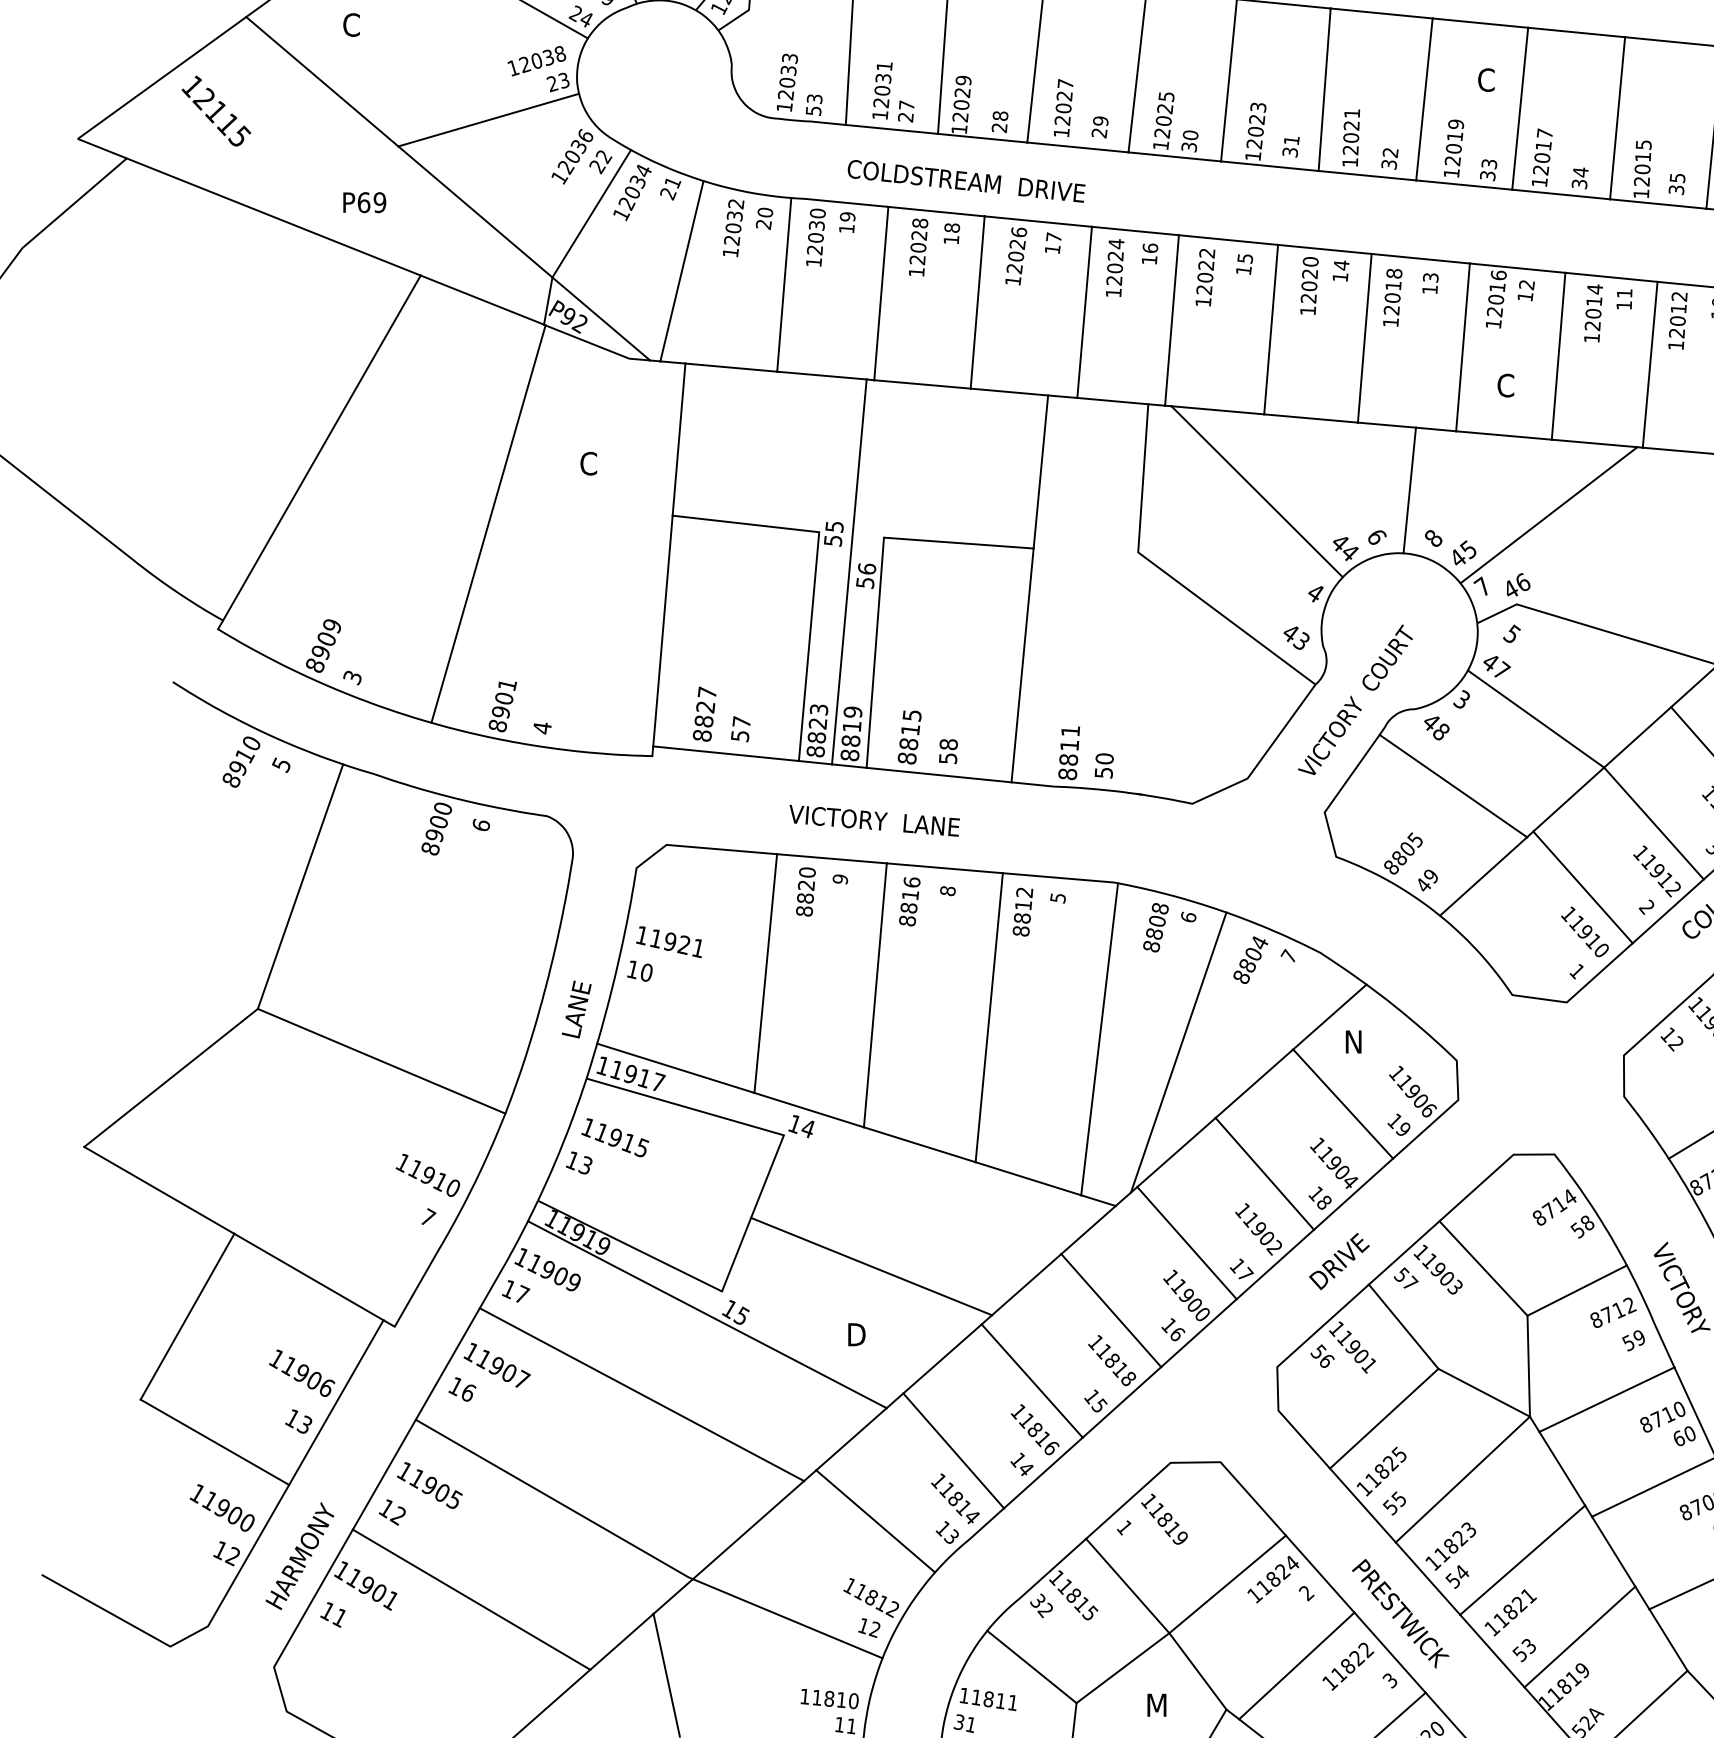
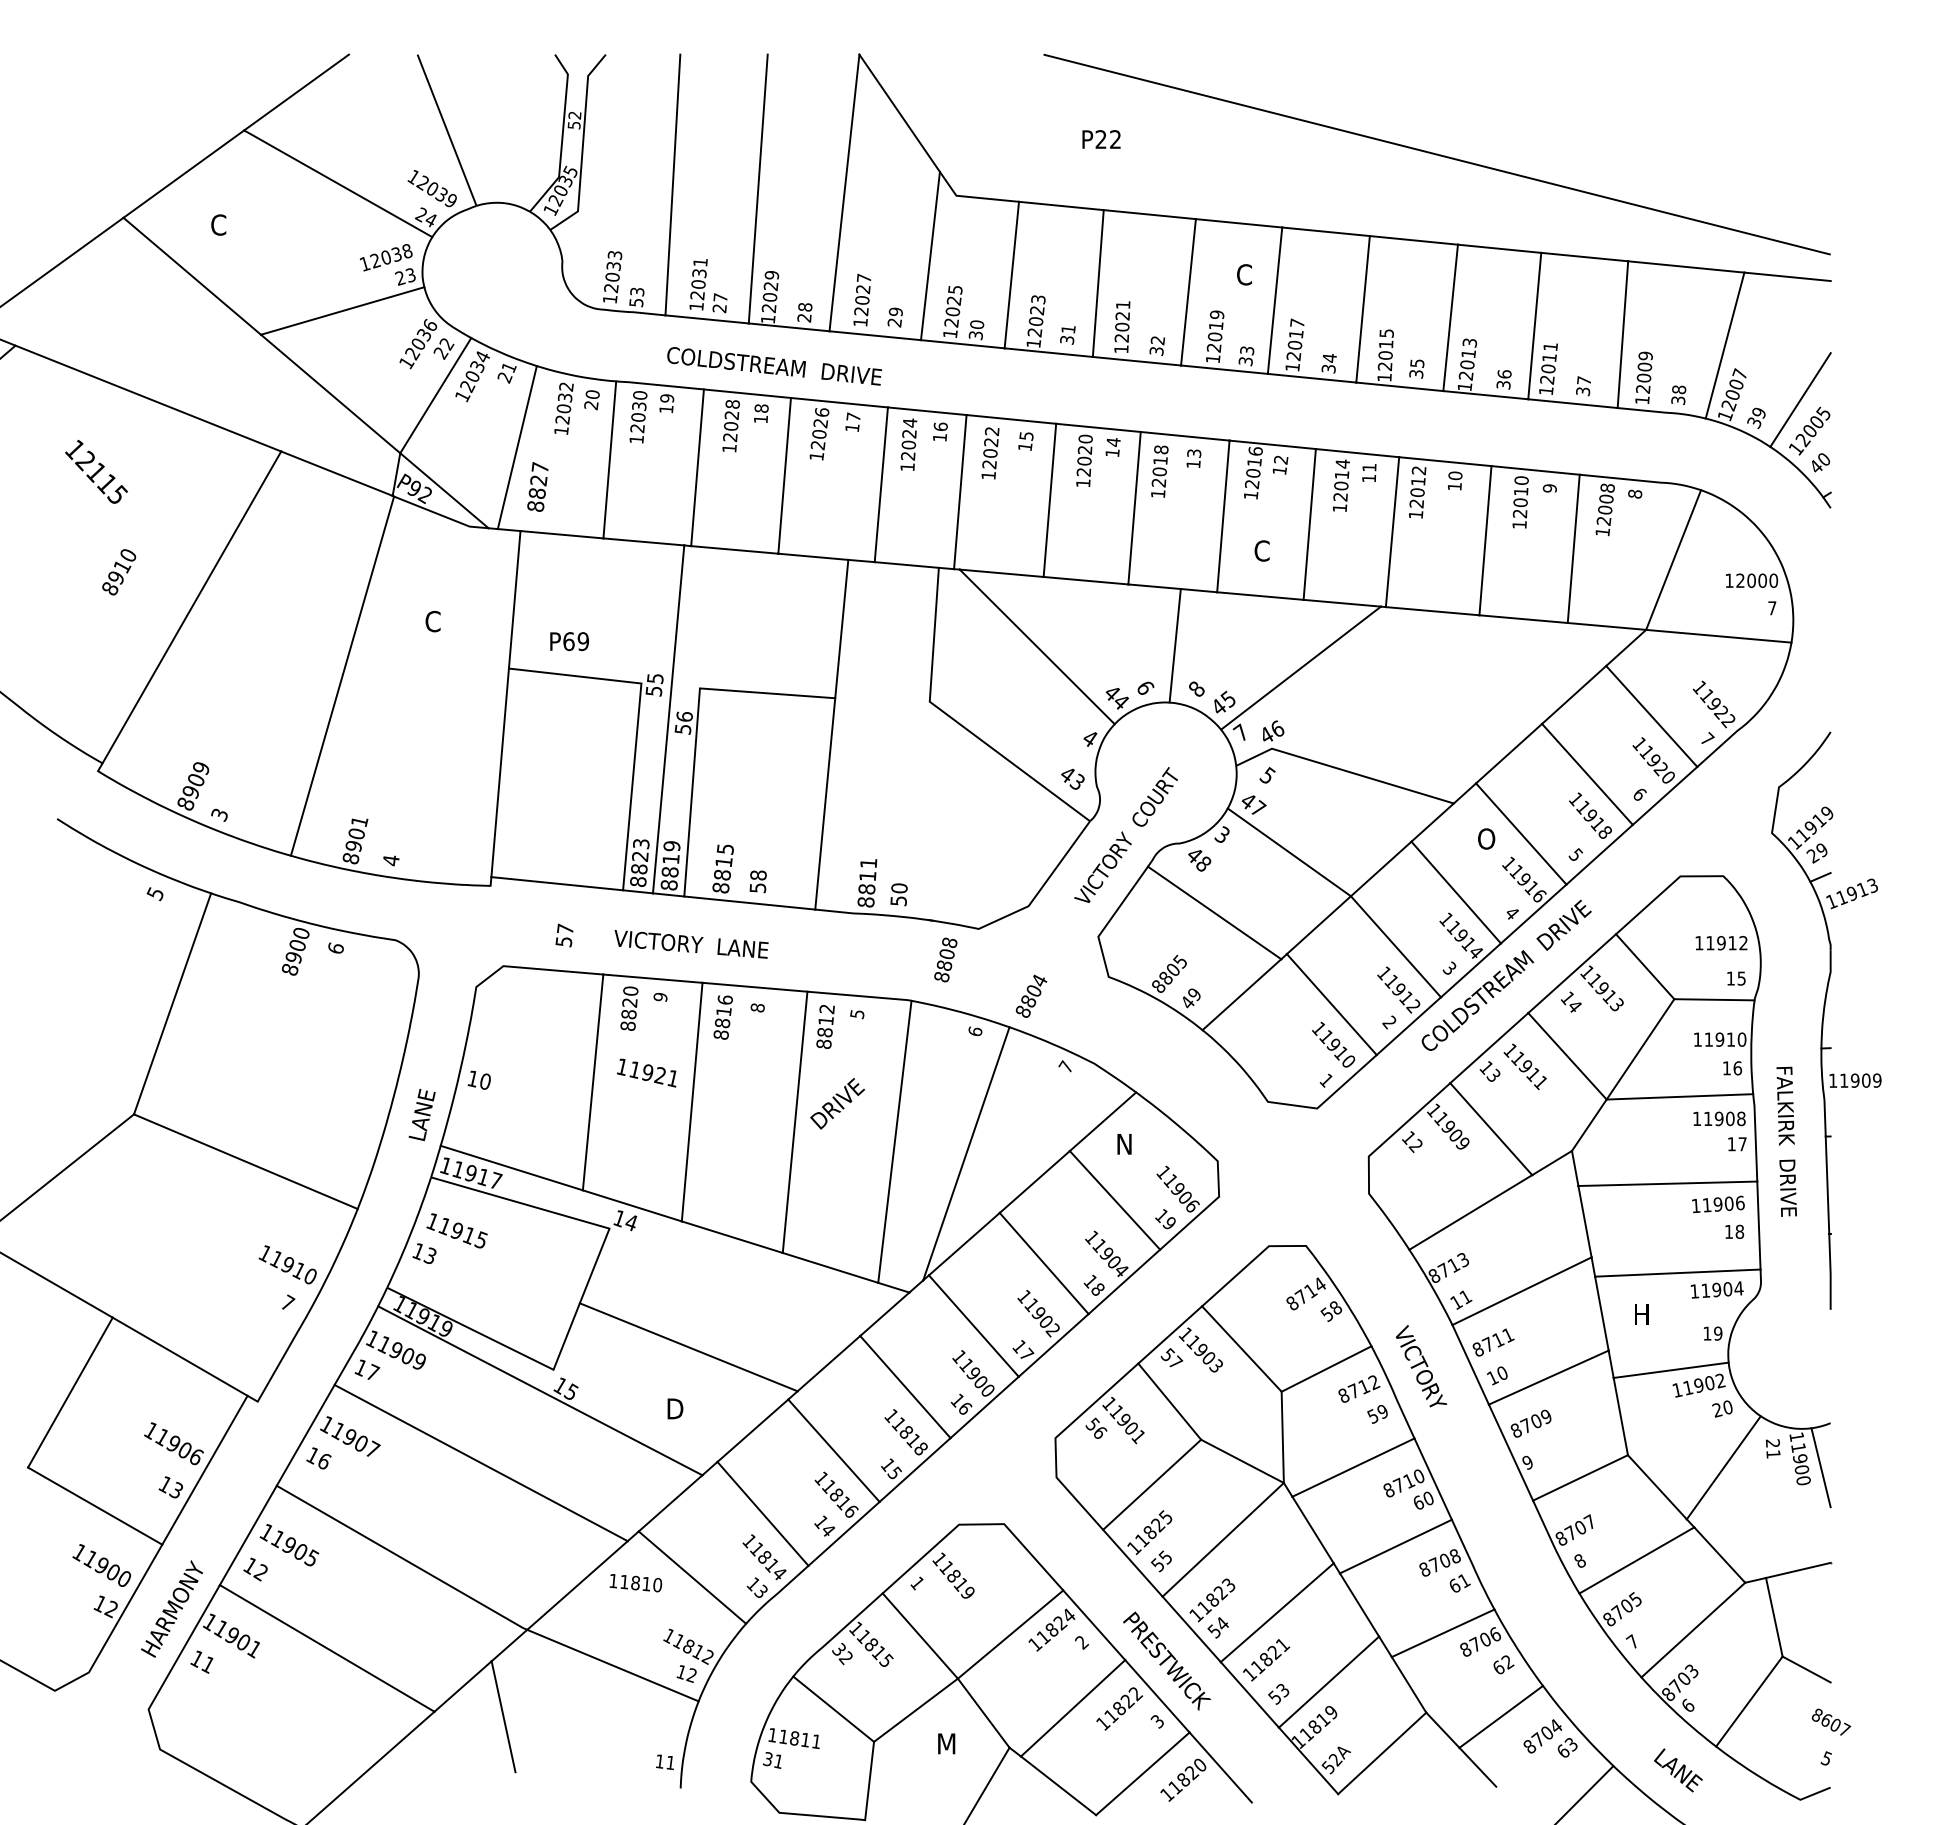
text: (216, 110) -> (96, 471), moved
text: (364, 202) -> (569, 641), moved
text: (704, 713) -> (537, 486), moved
text: (740, 729) -> (564, 935), moved
text: (241, 762) -> (119, 572), moved
text: (1155, 927) -> (945, 959), moved
text: (668, 941) -> (646, 1072), moved
text: (1250, 959) -> (1031, 995), moved
text: (1339, 1261) -> (837, 1103), moved
text: (829, 1699) -> (635, 1583), moved

